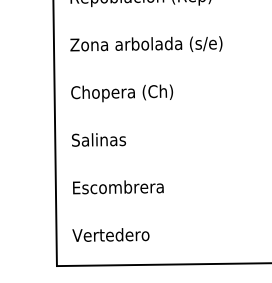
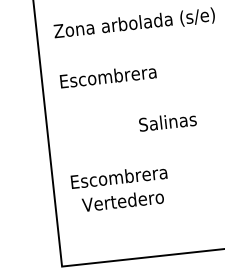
text: (122, 93) -> (114, 77), Chopera (Ch) -> Escombrera
text: (98, 139) -> (167, 121), moved
text: (110, 234) -> (122, 200), moved

